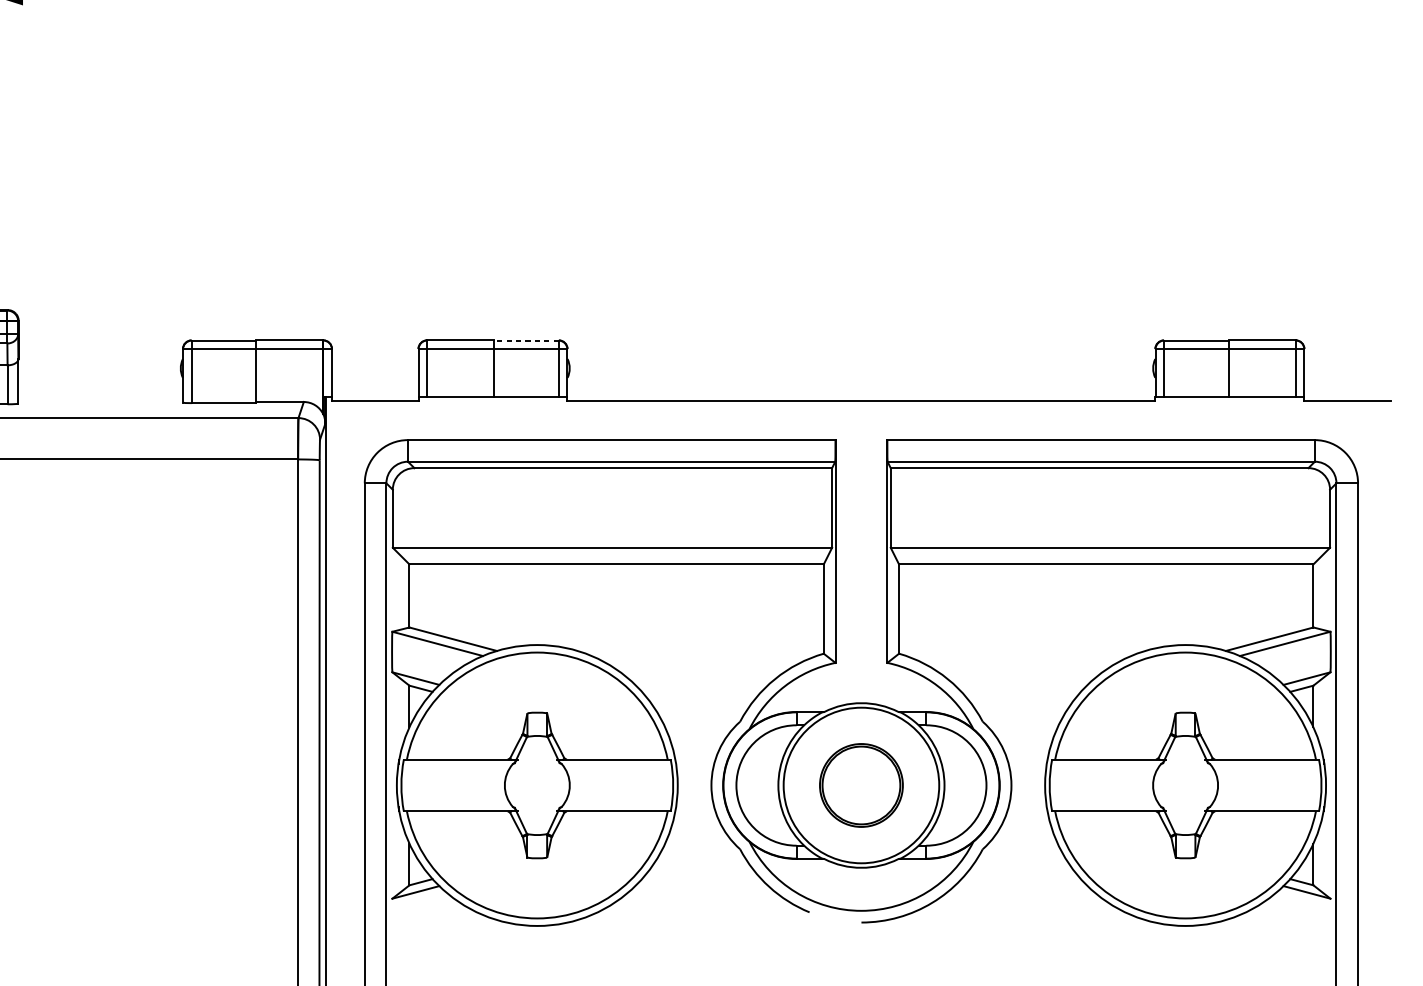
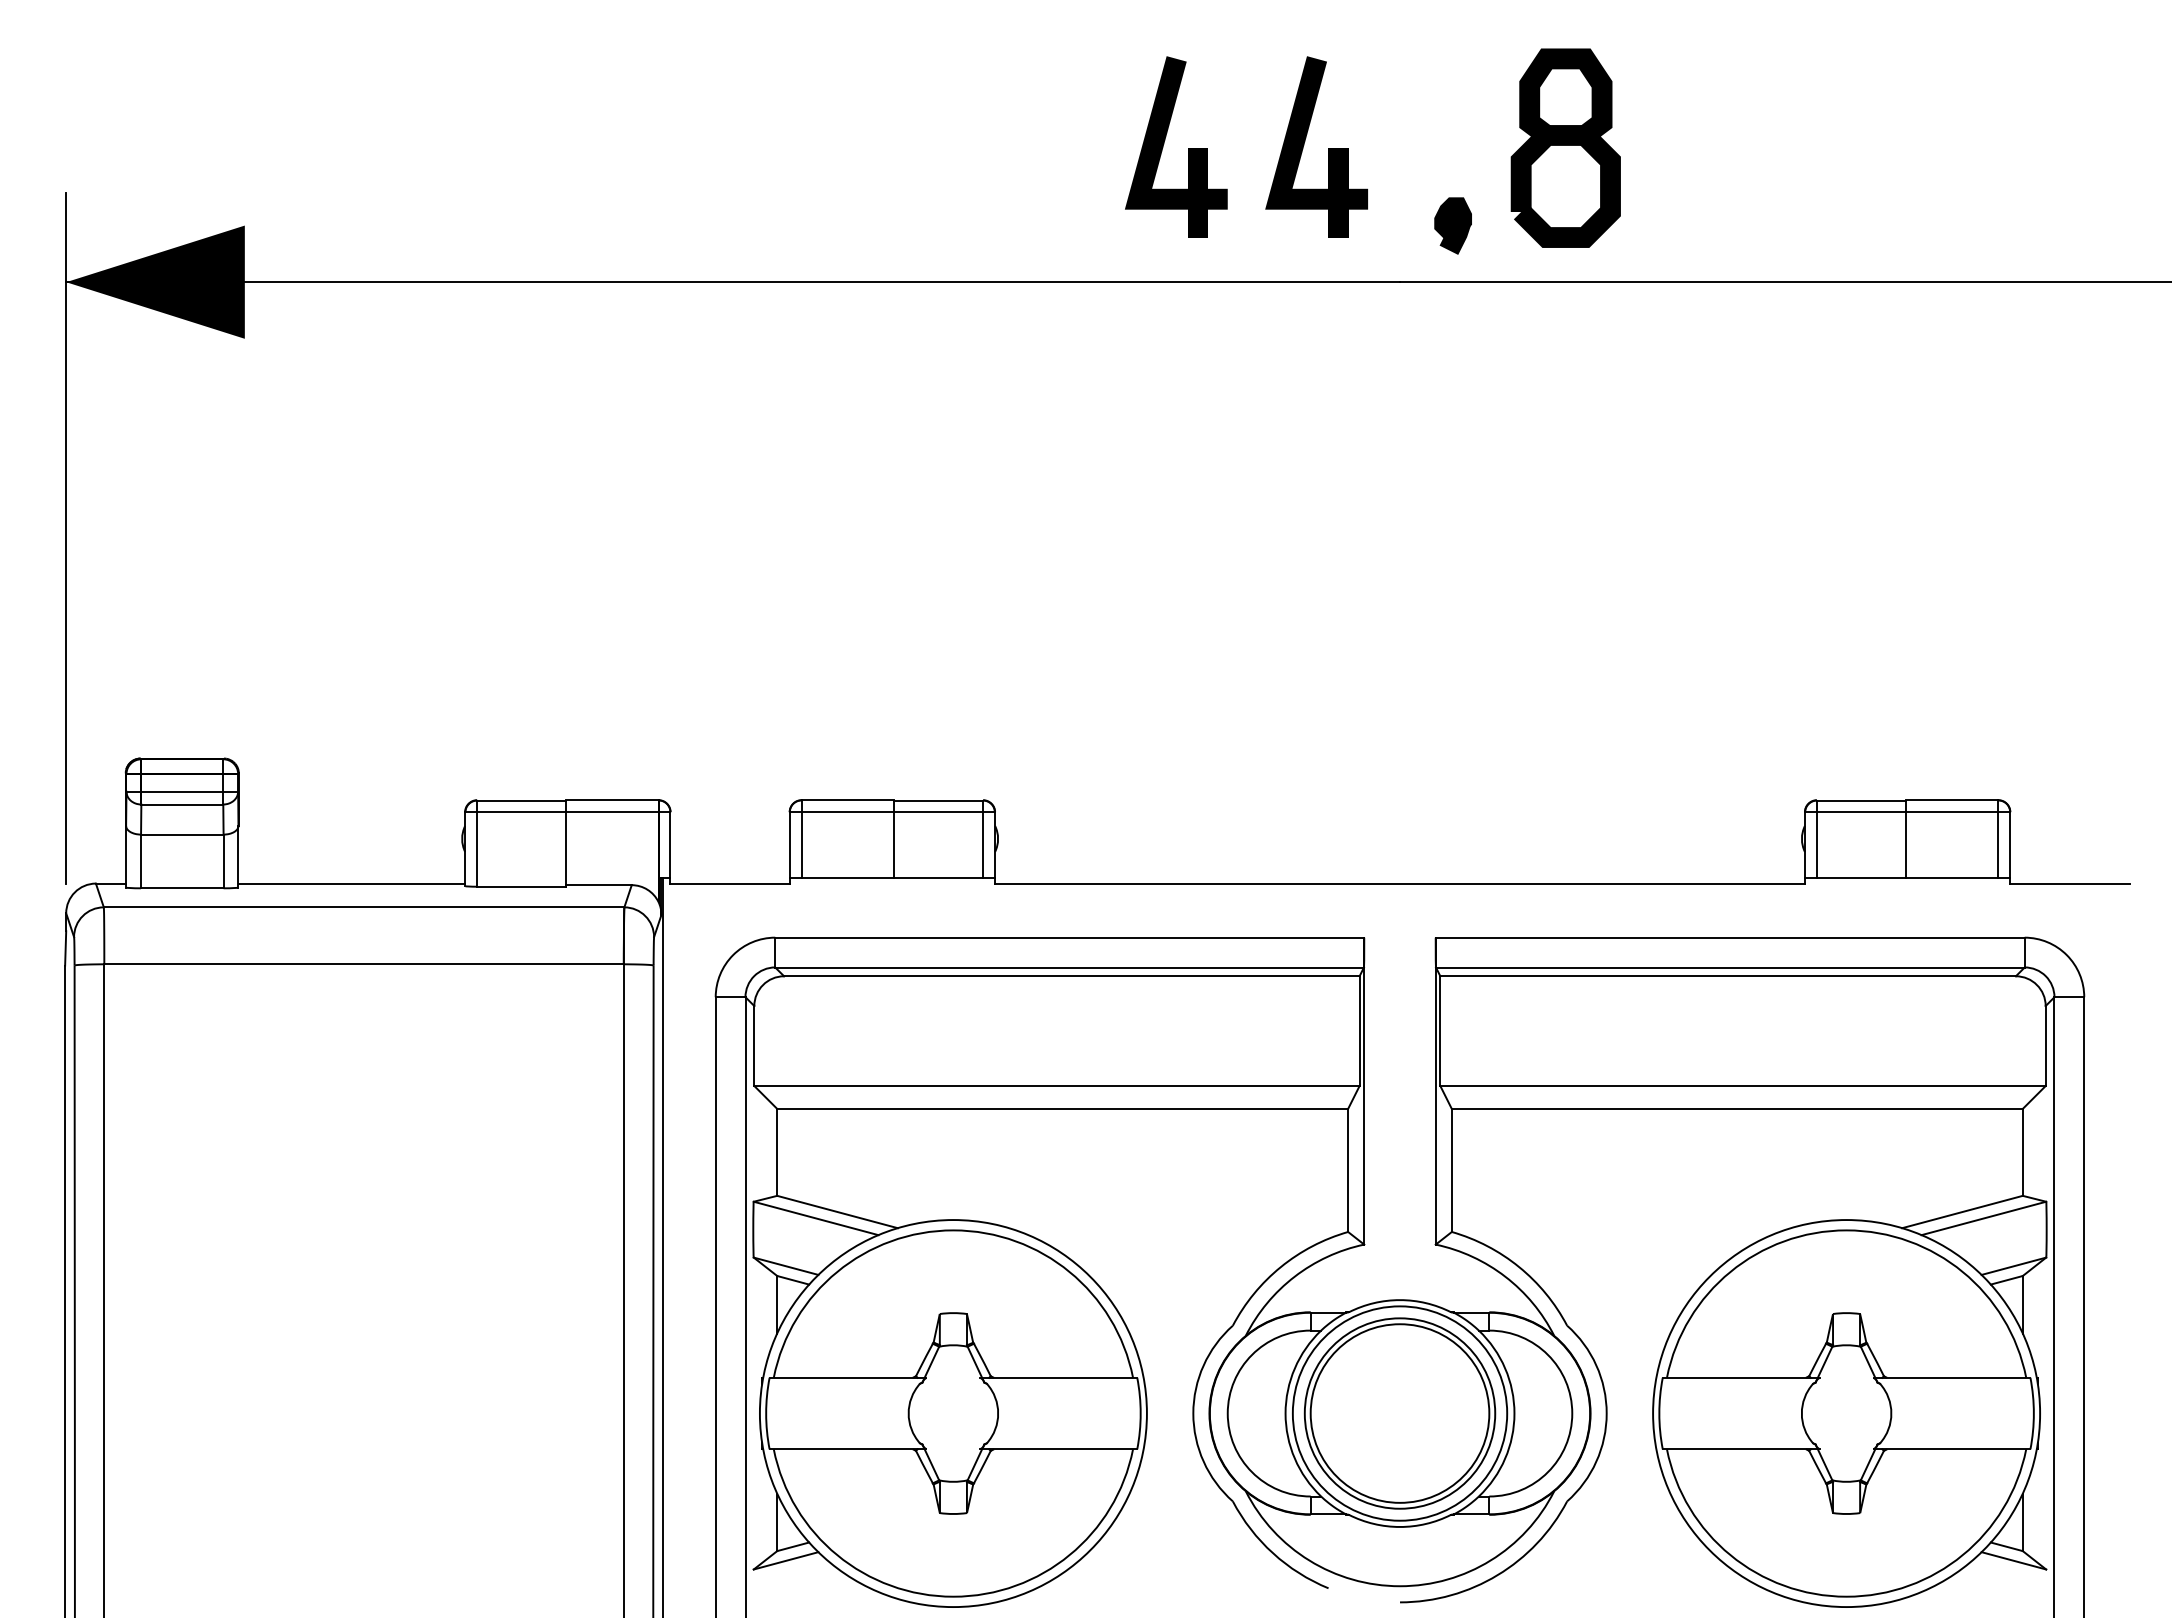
line: (526, 340) -> (938, 800), dashed -> solid
line: (100, 400) -> (351, 883), added
part: (861, 785) -> (1399, 1413), size x1.67

